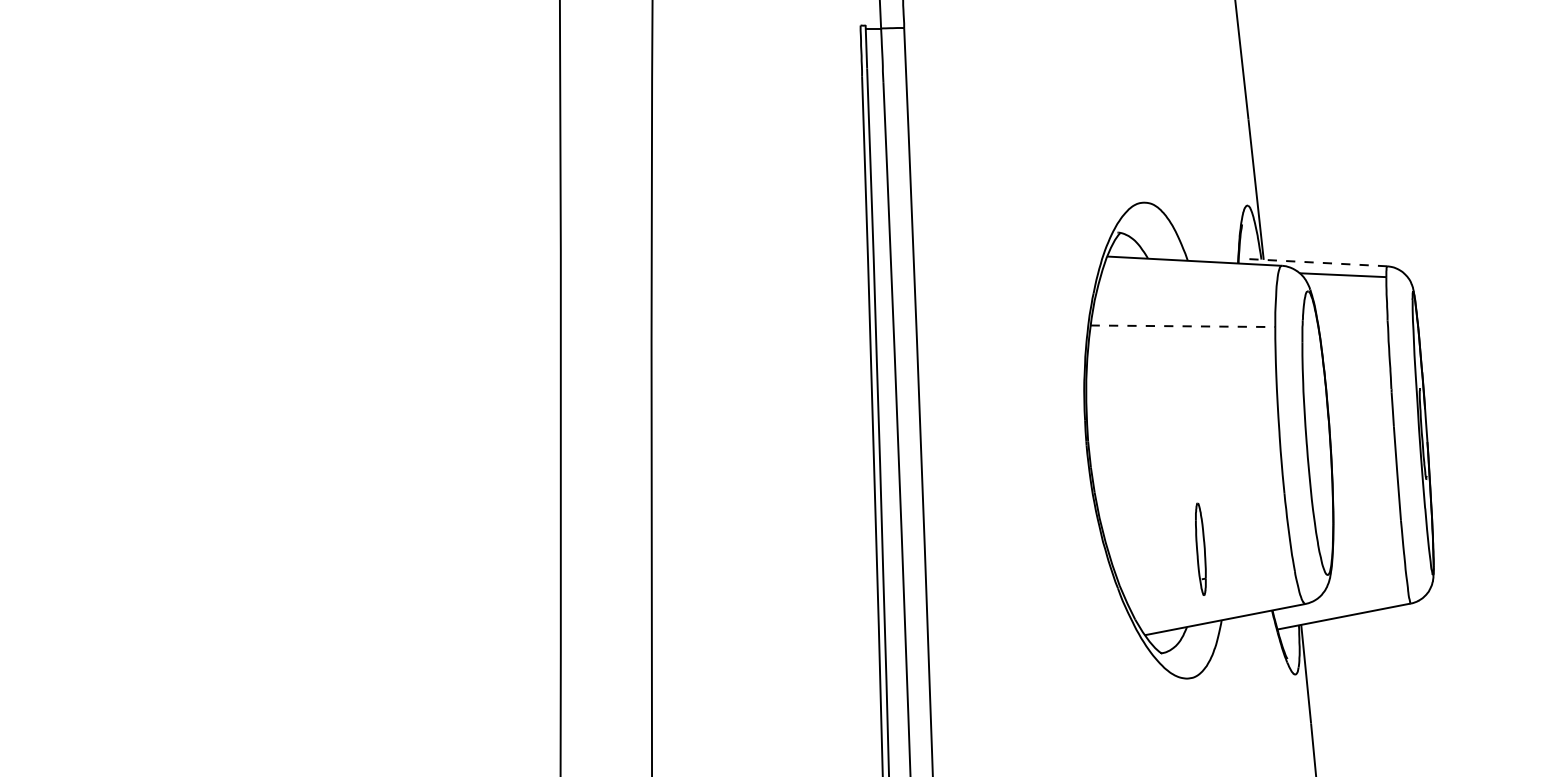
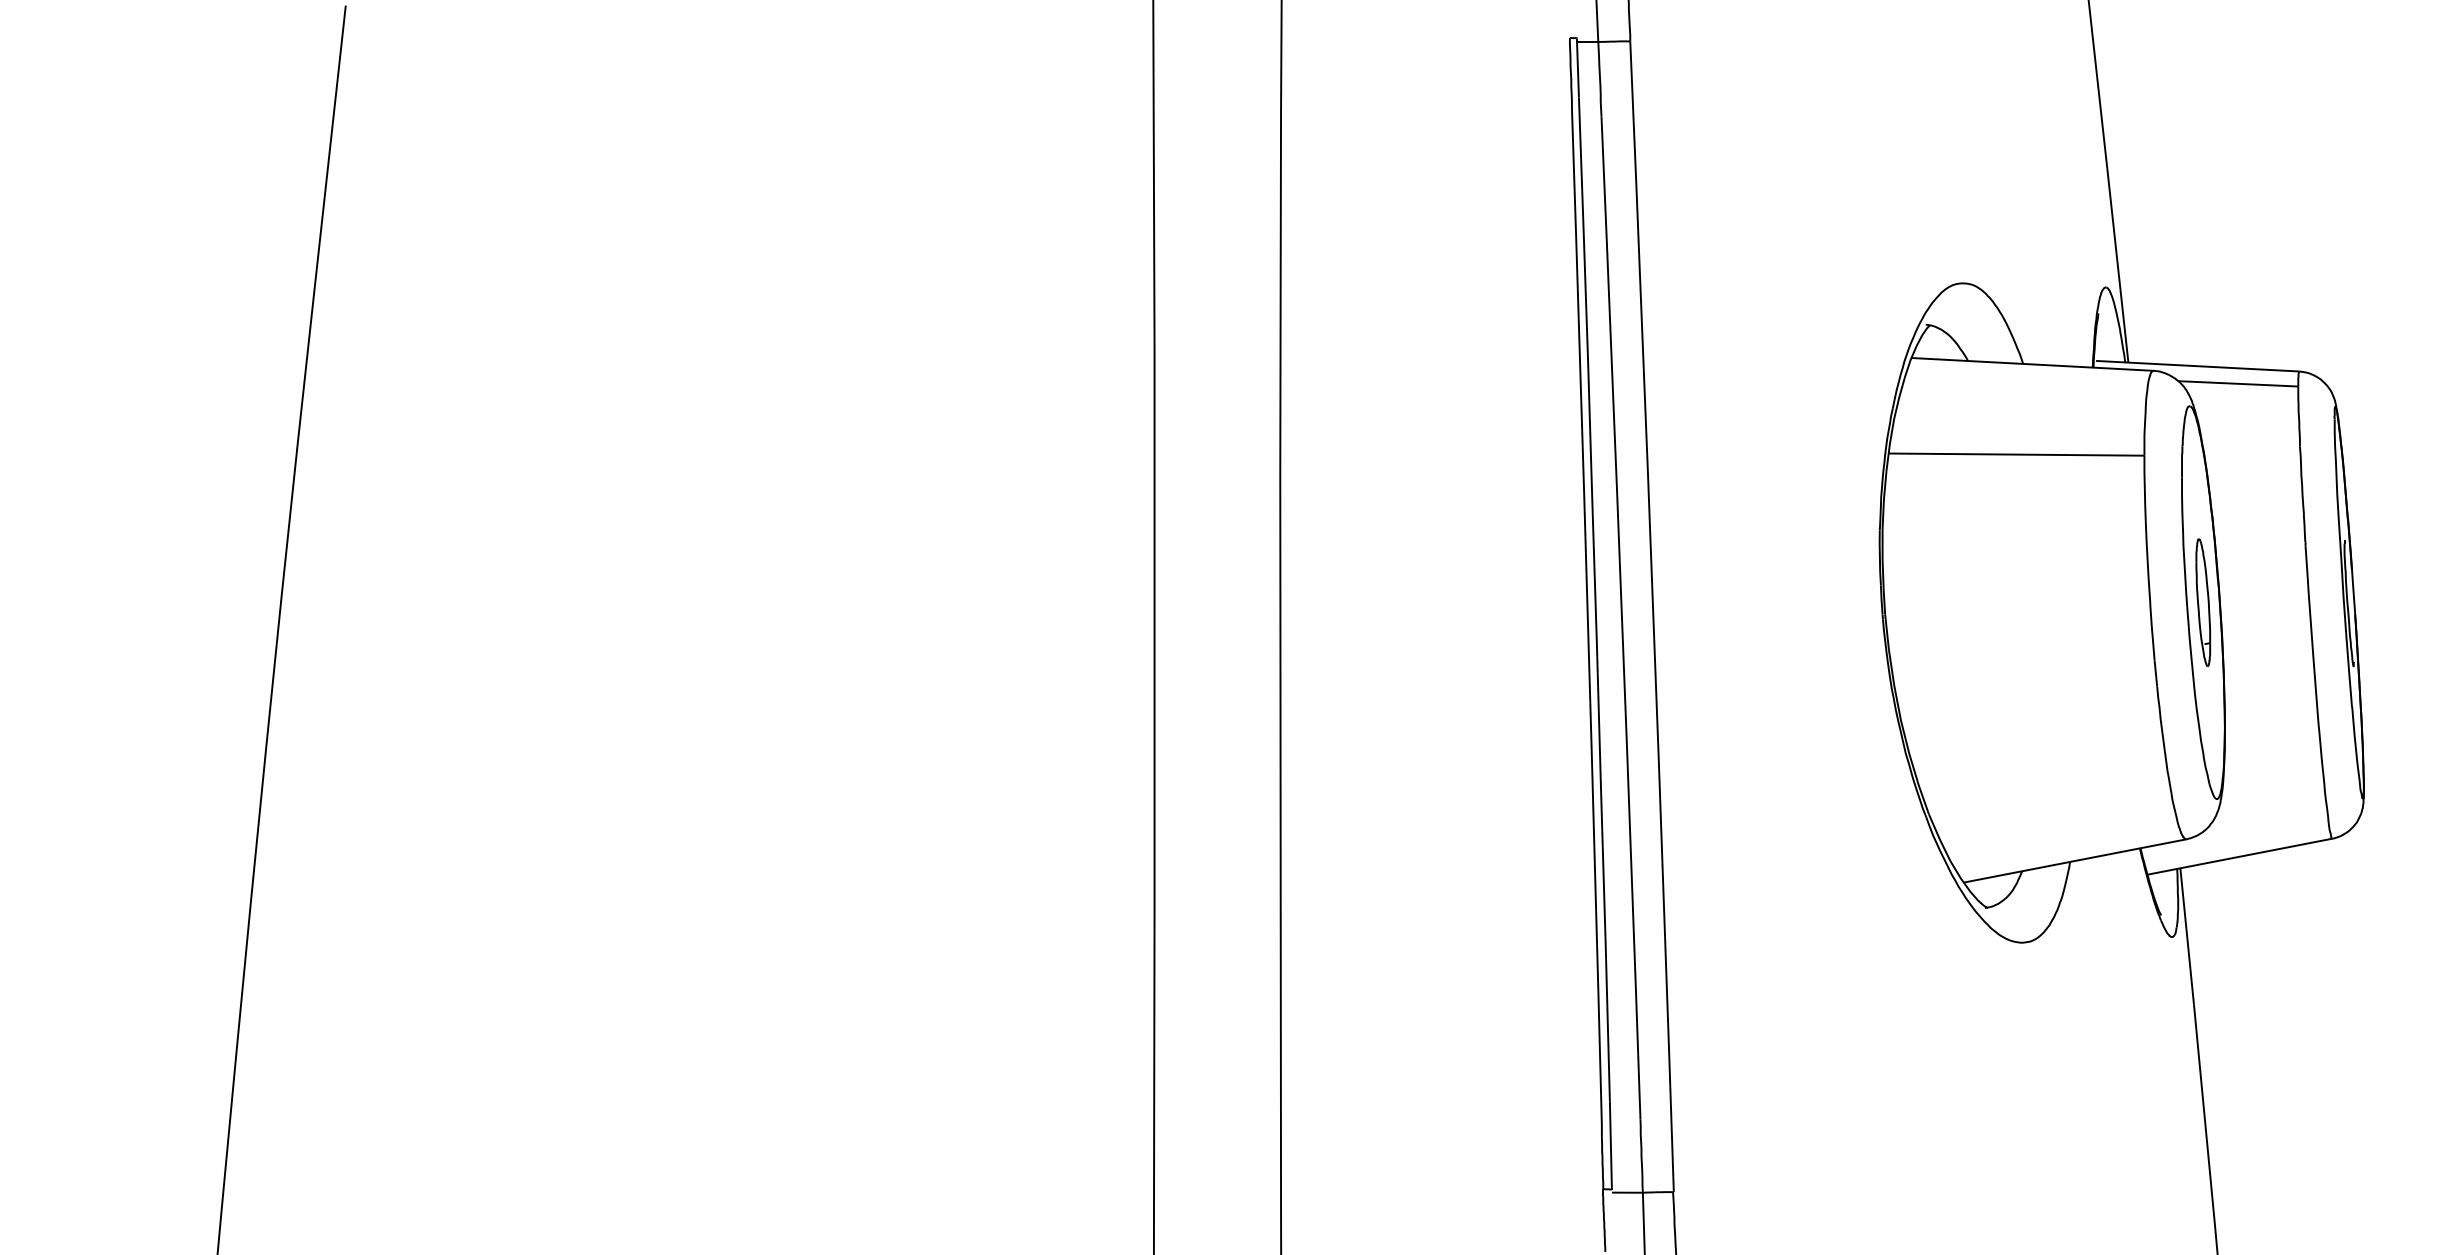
line: (1313, 262) -> (2197, 366), dashed -> solid
line: (1182, 326) -> (2016, 454), dashed -> solid
part: (1201, 549) -> (2203, 602), moved

